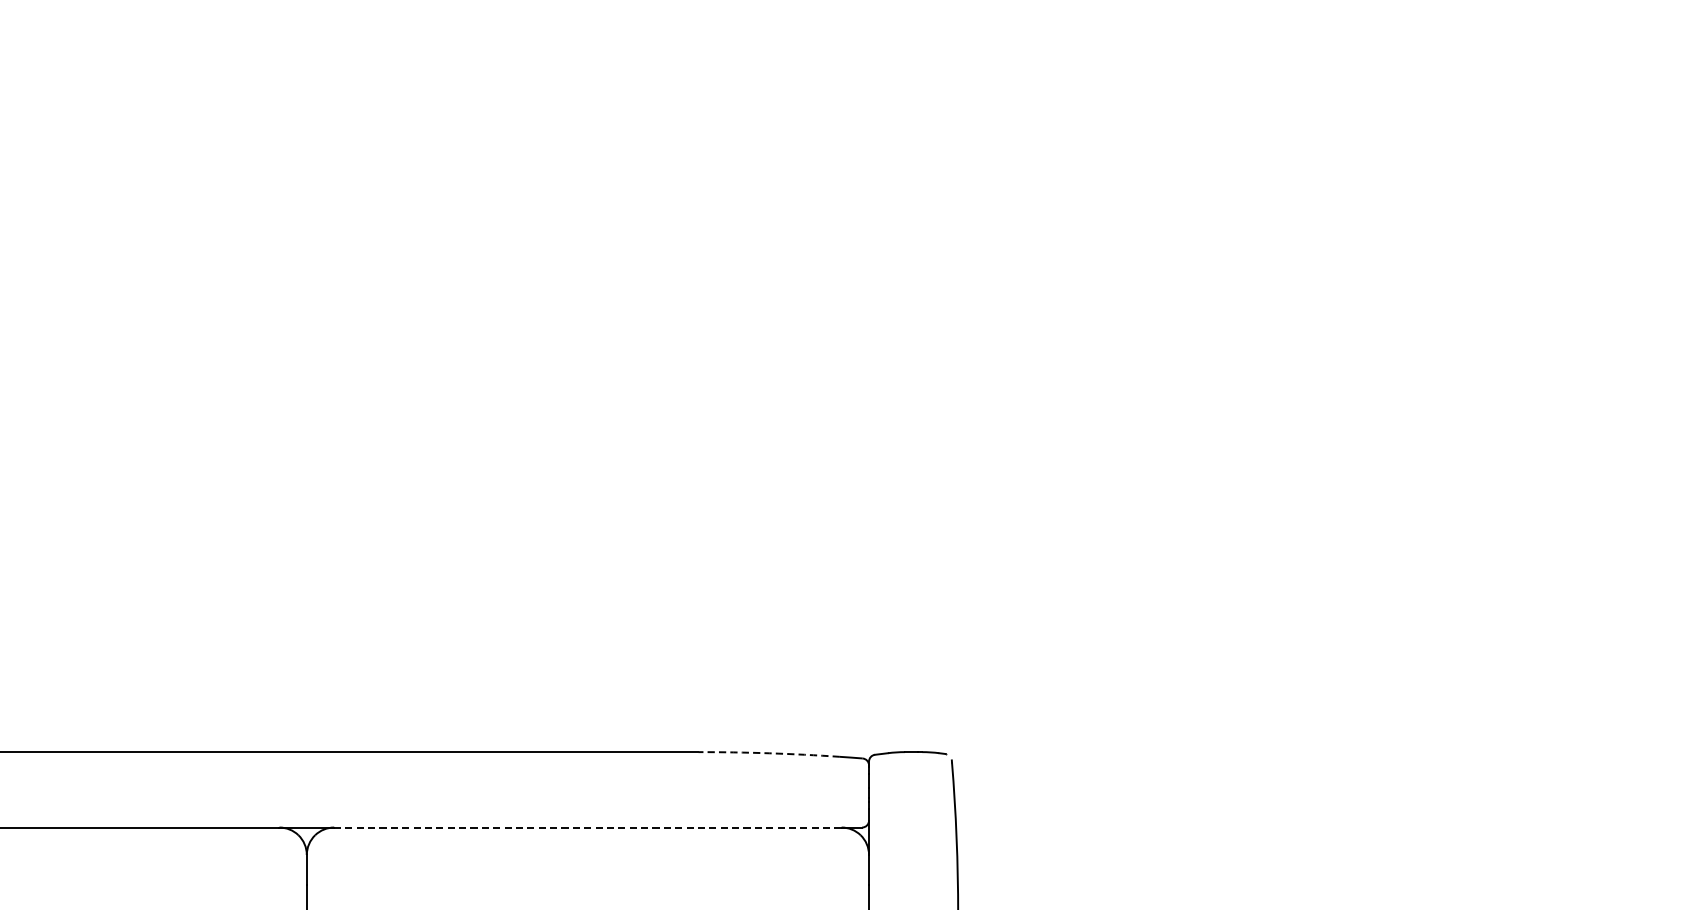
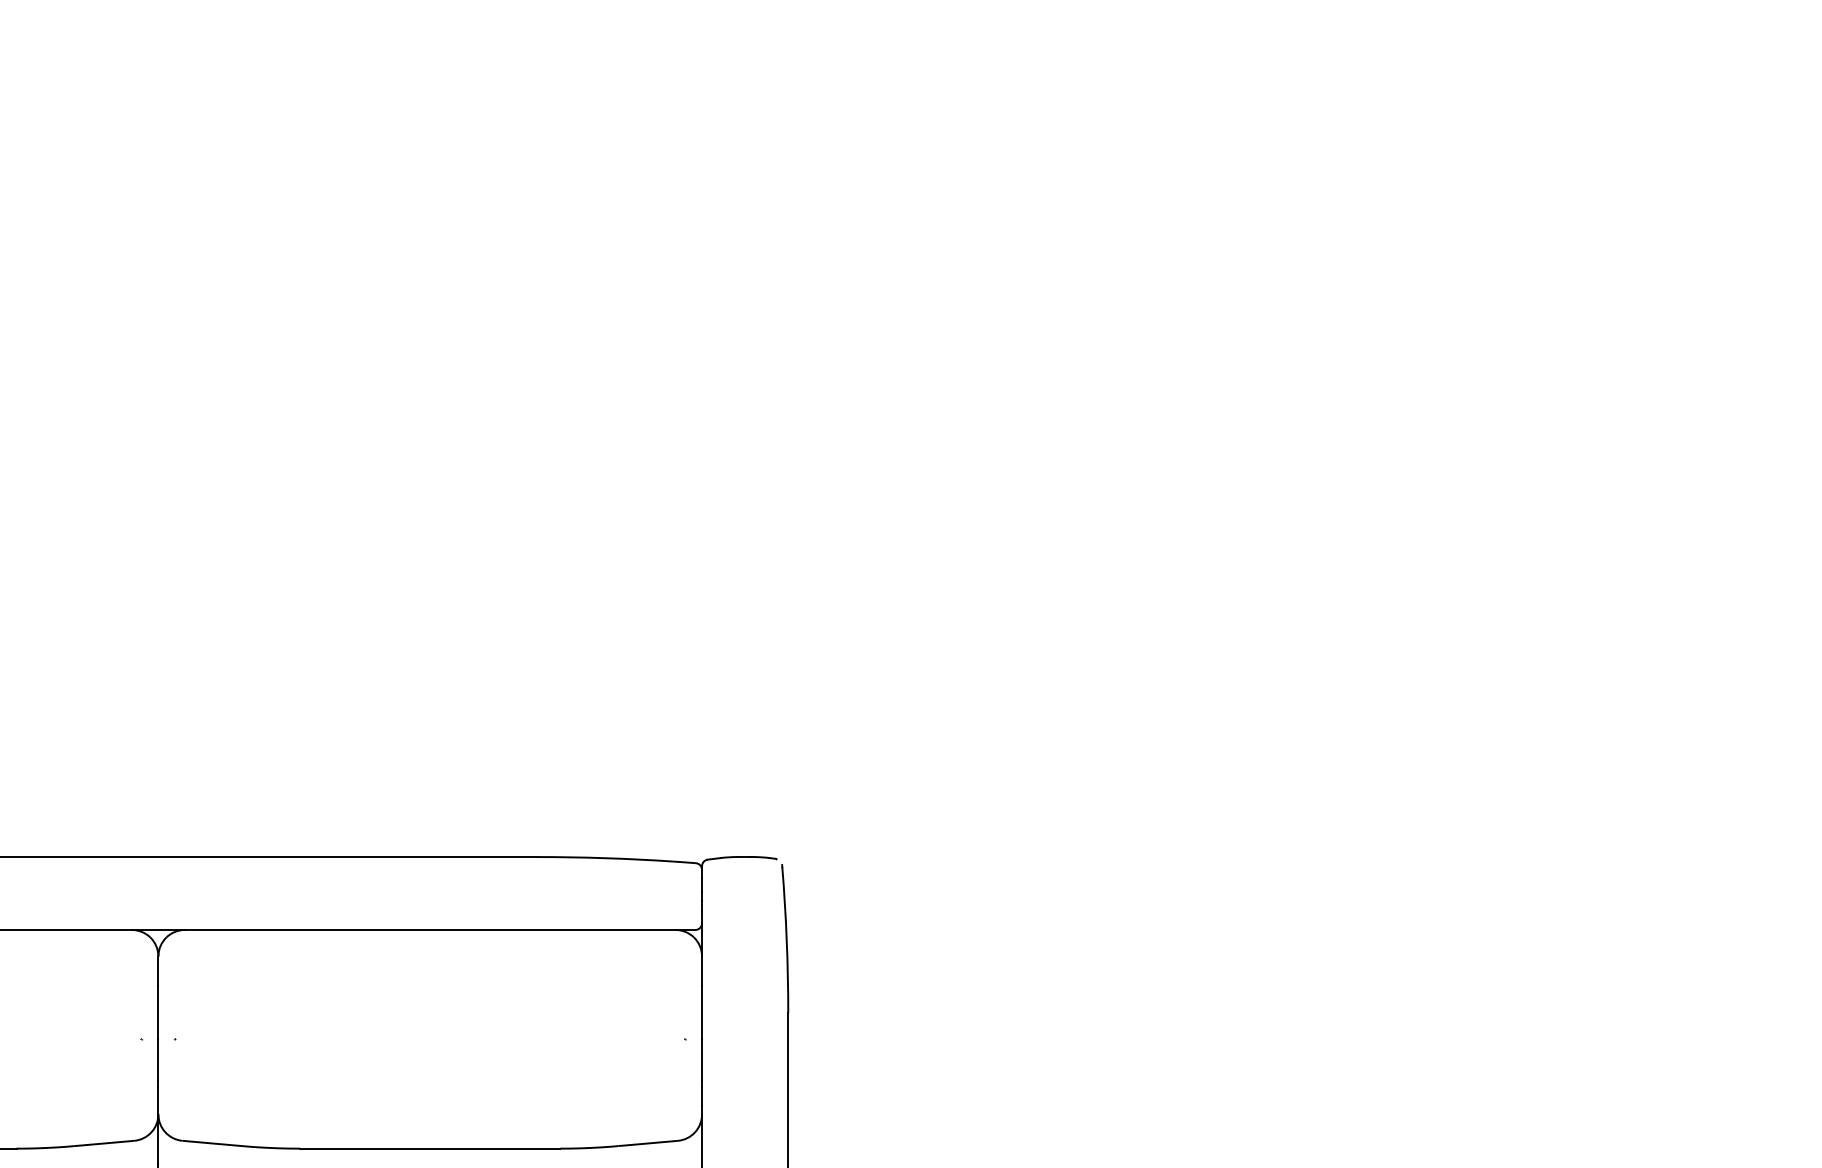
arc: (769, 753) -> (605, 858), dashed -> solid
line: (587, 827) -> (429, 929), dashed -> solid

